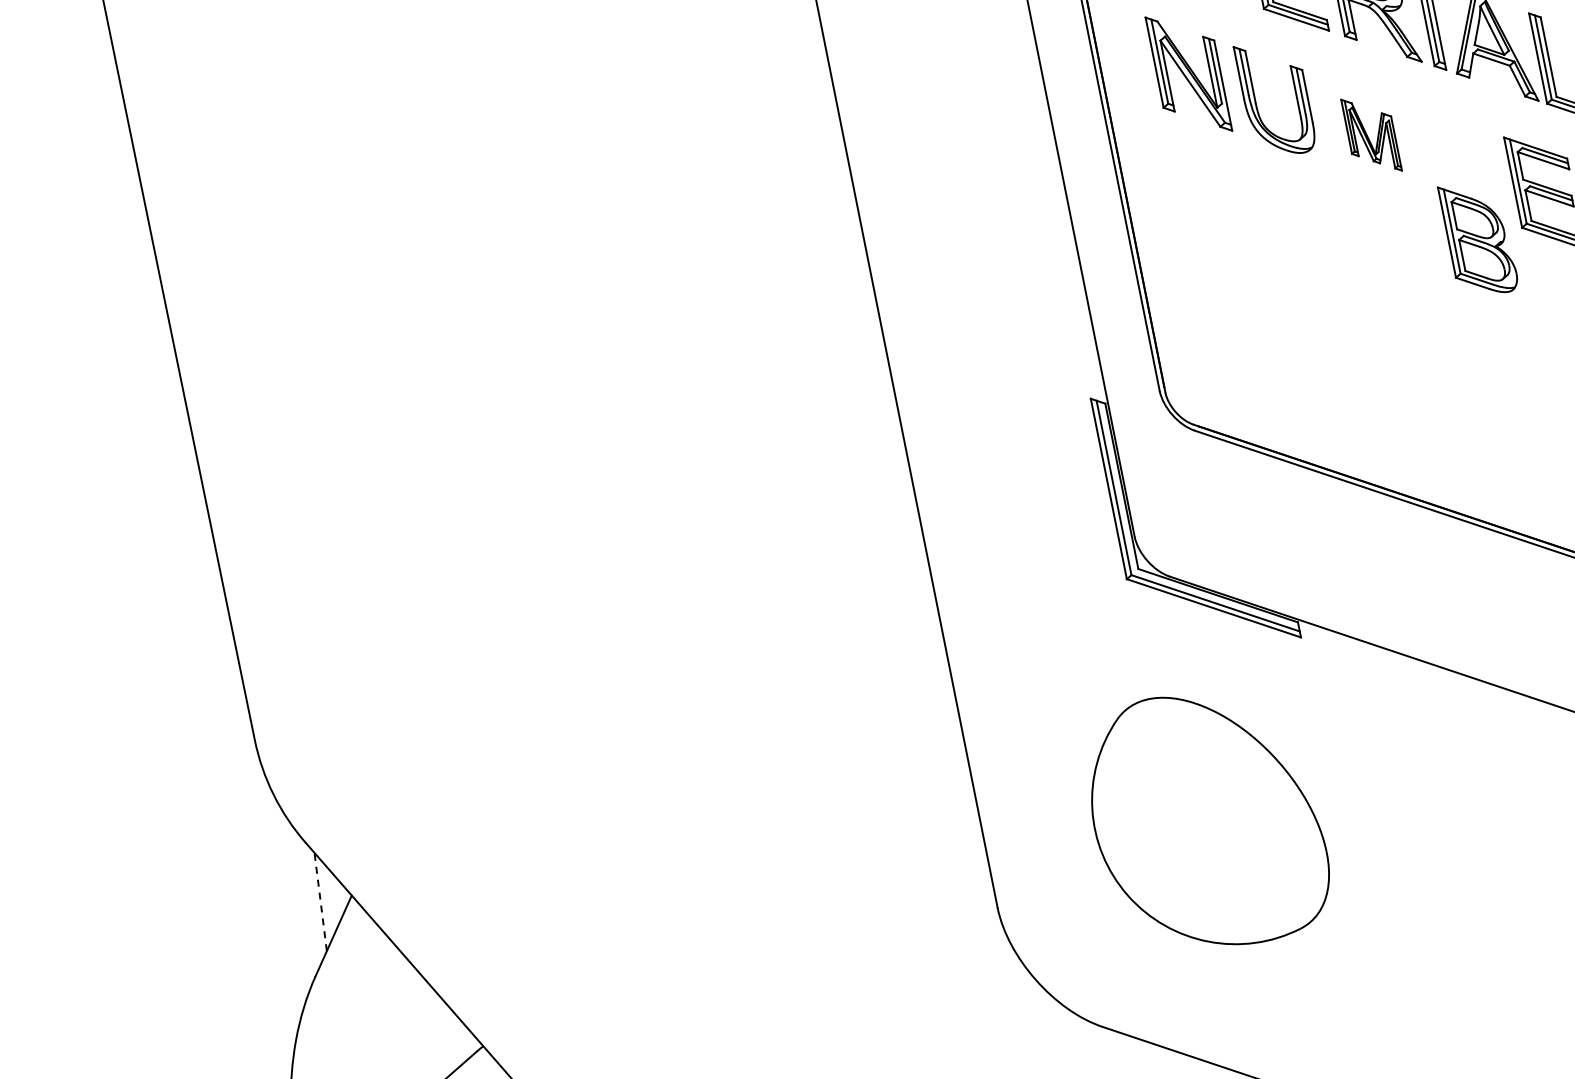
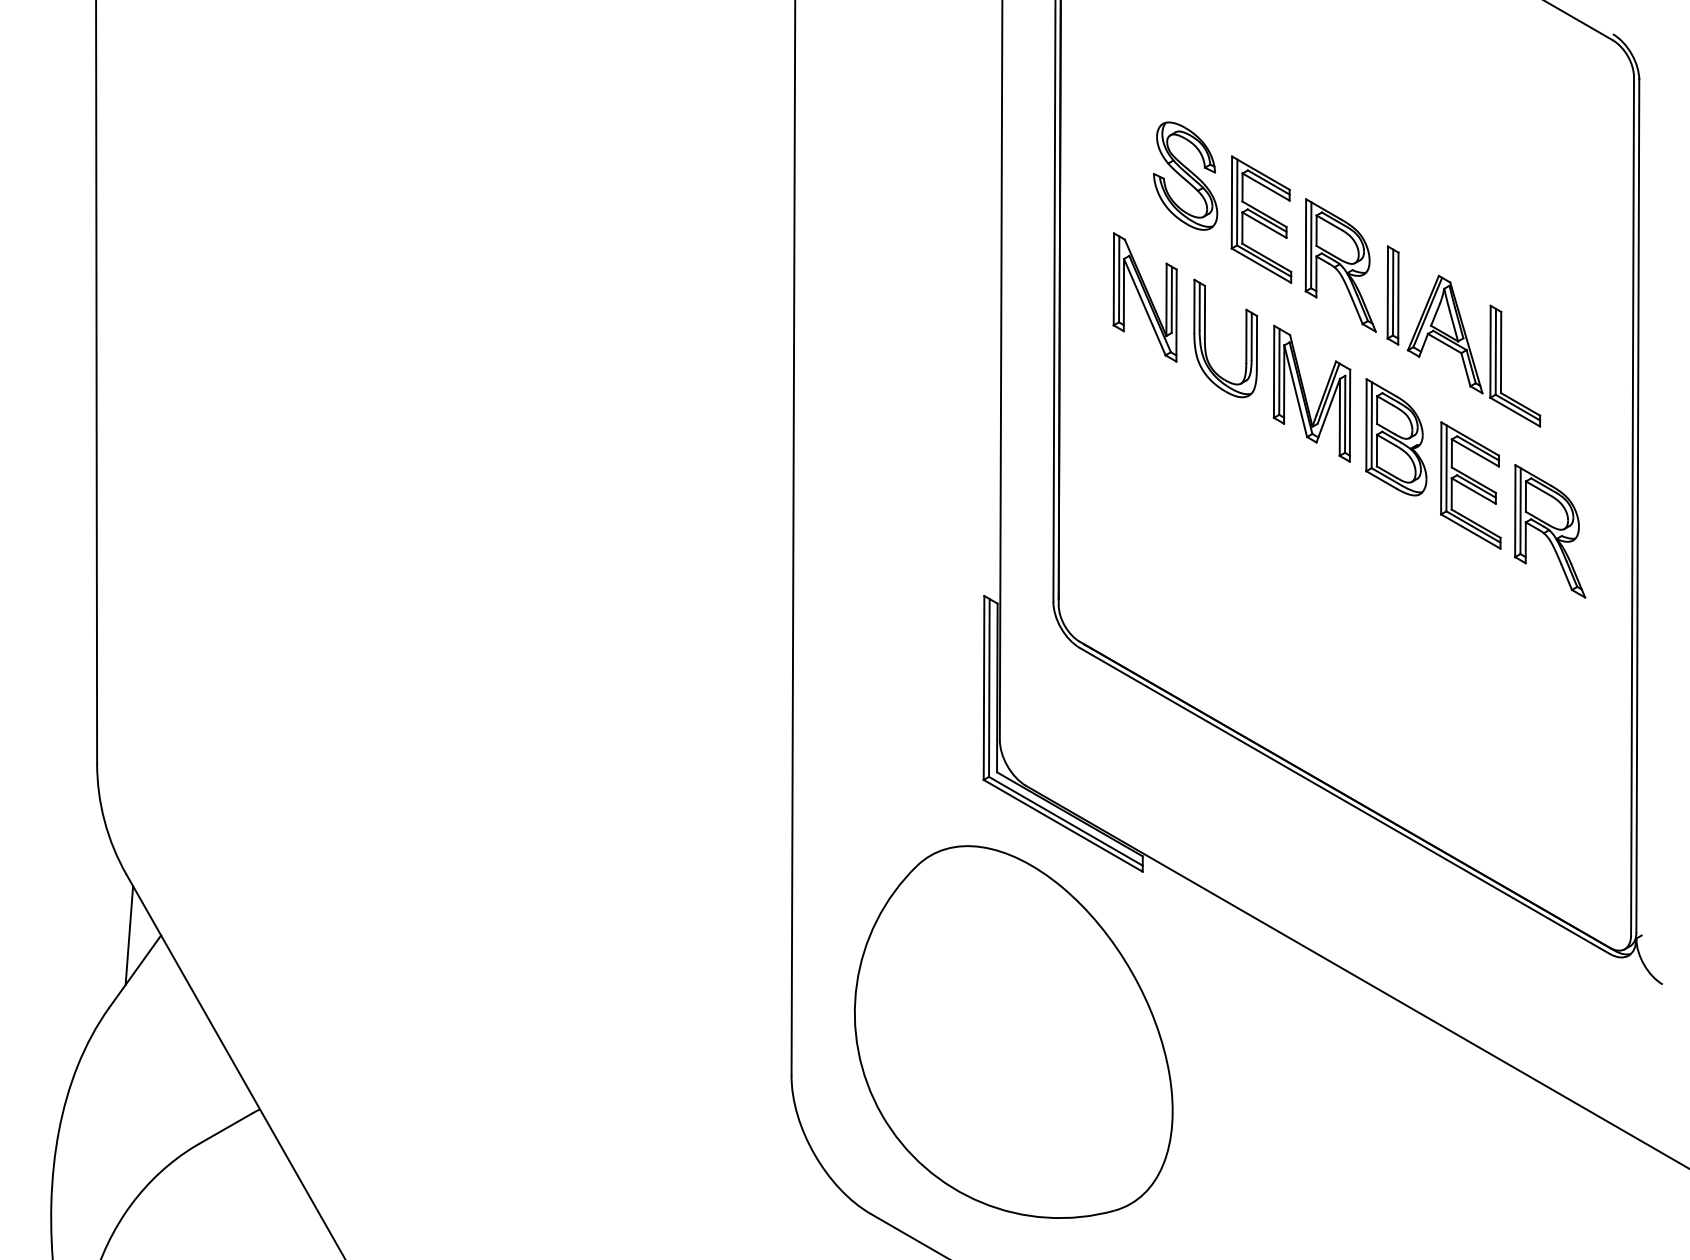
part: (1371, 135) -> (1311, 393), size x1.67
part: (1478, 238) -> (1396, 437), moved
part: (1206, 819) -> (1013, 1031), size x1.43
line: (320, 901) -> (129, 935), dashed -> solid

